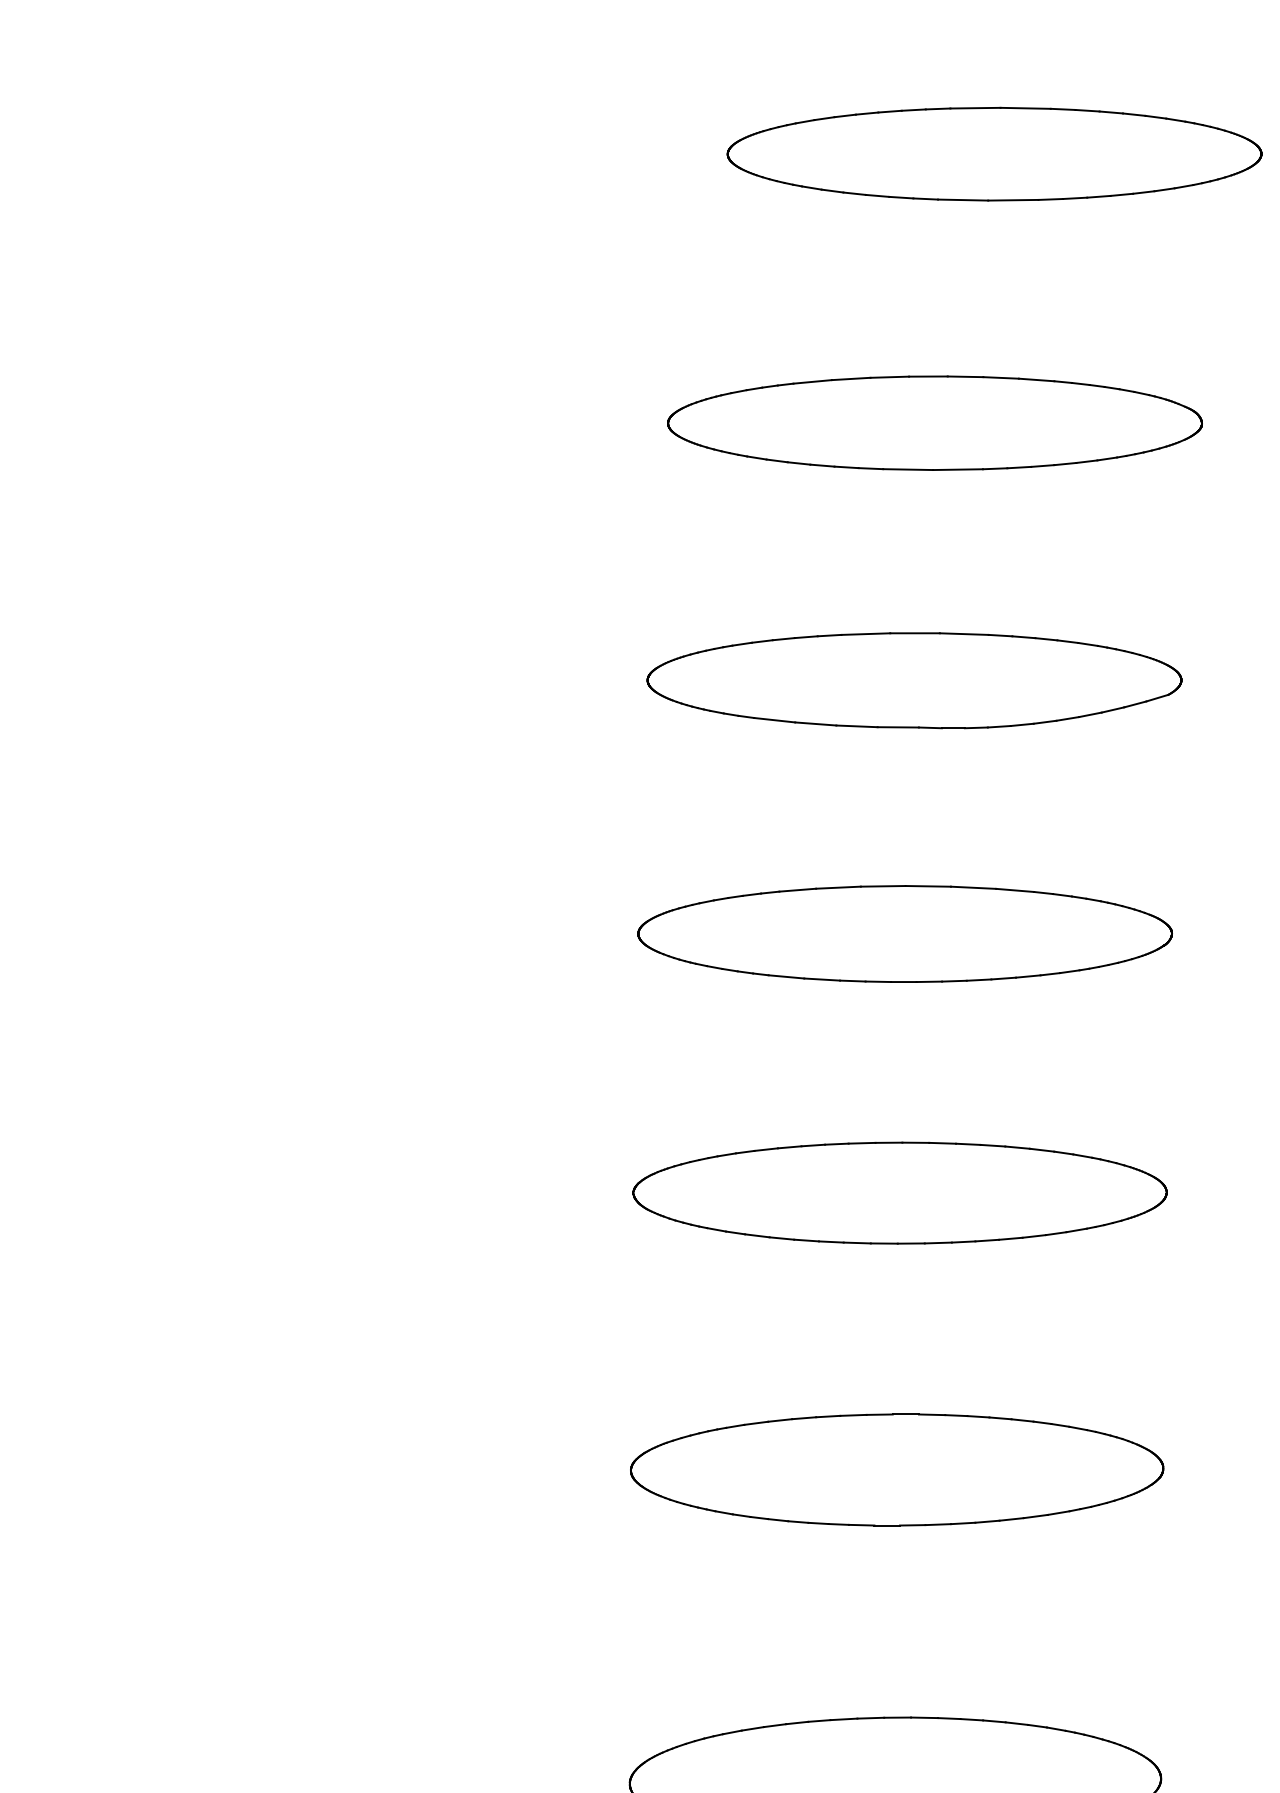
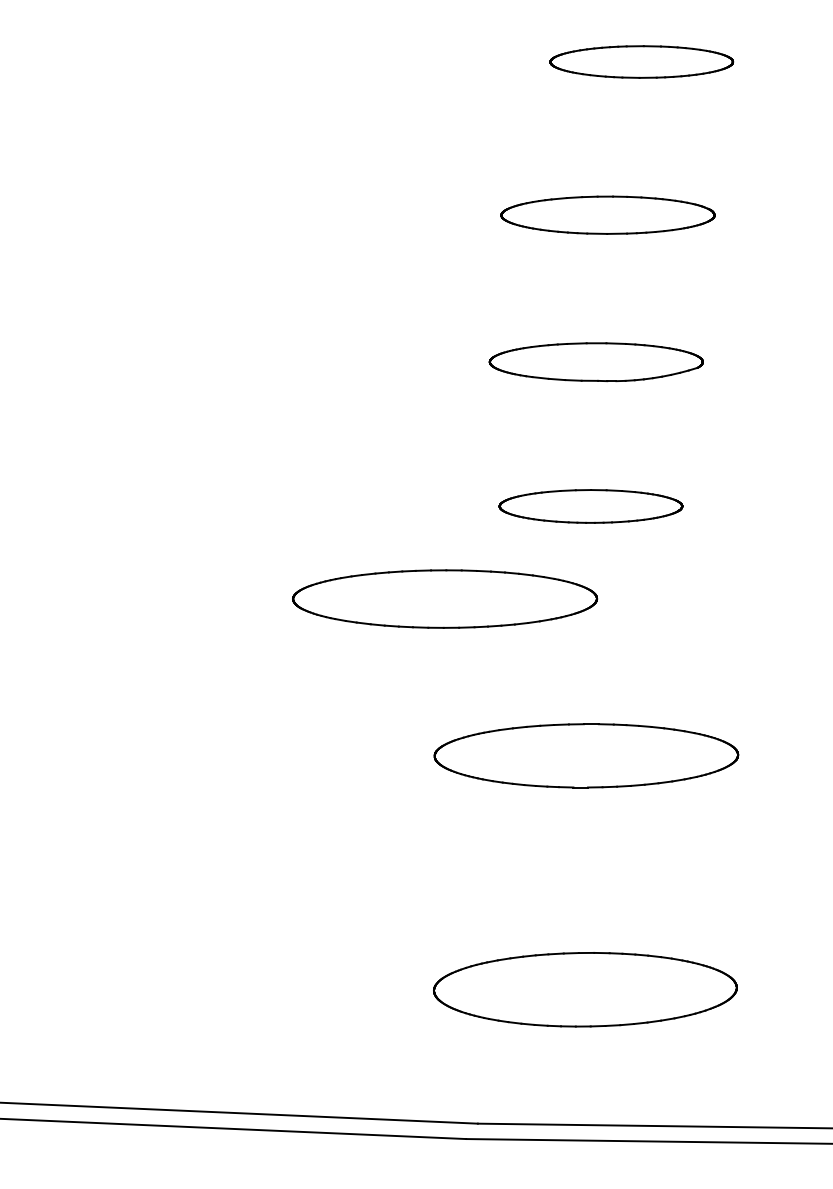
part: (993, 153) -> (641, 61), size x0.6
part: (934, 421) -> (607, 214), size x0.7
part: (914, 681) -> (596, 362), size x0.7
part: (904, 934) -> (590, 506), size x0.6
part: (900, 1192) -> (445, 598), moved
part: (897, 1469) -> (586, 755), moved

